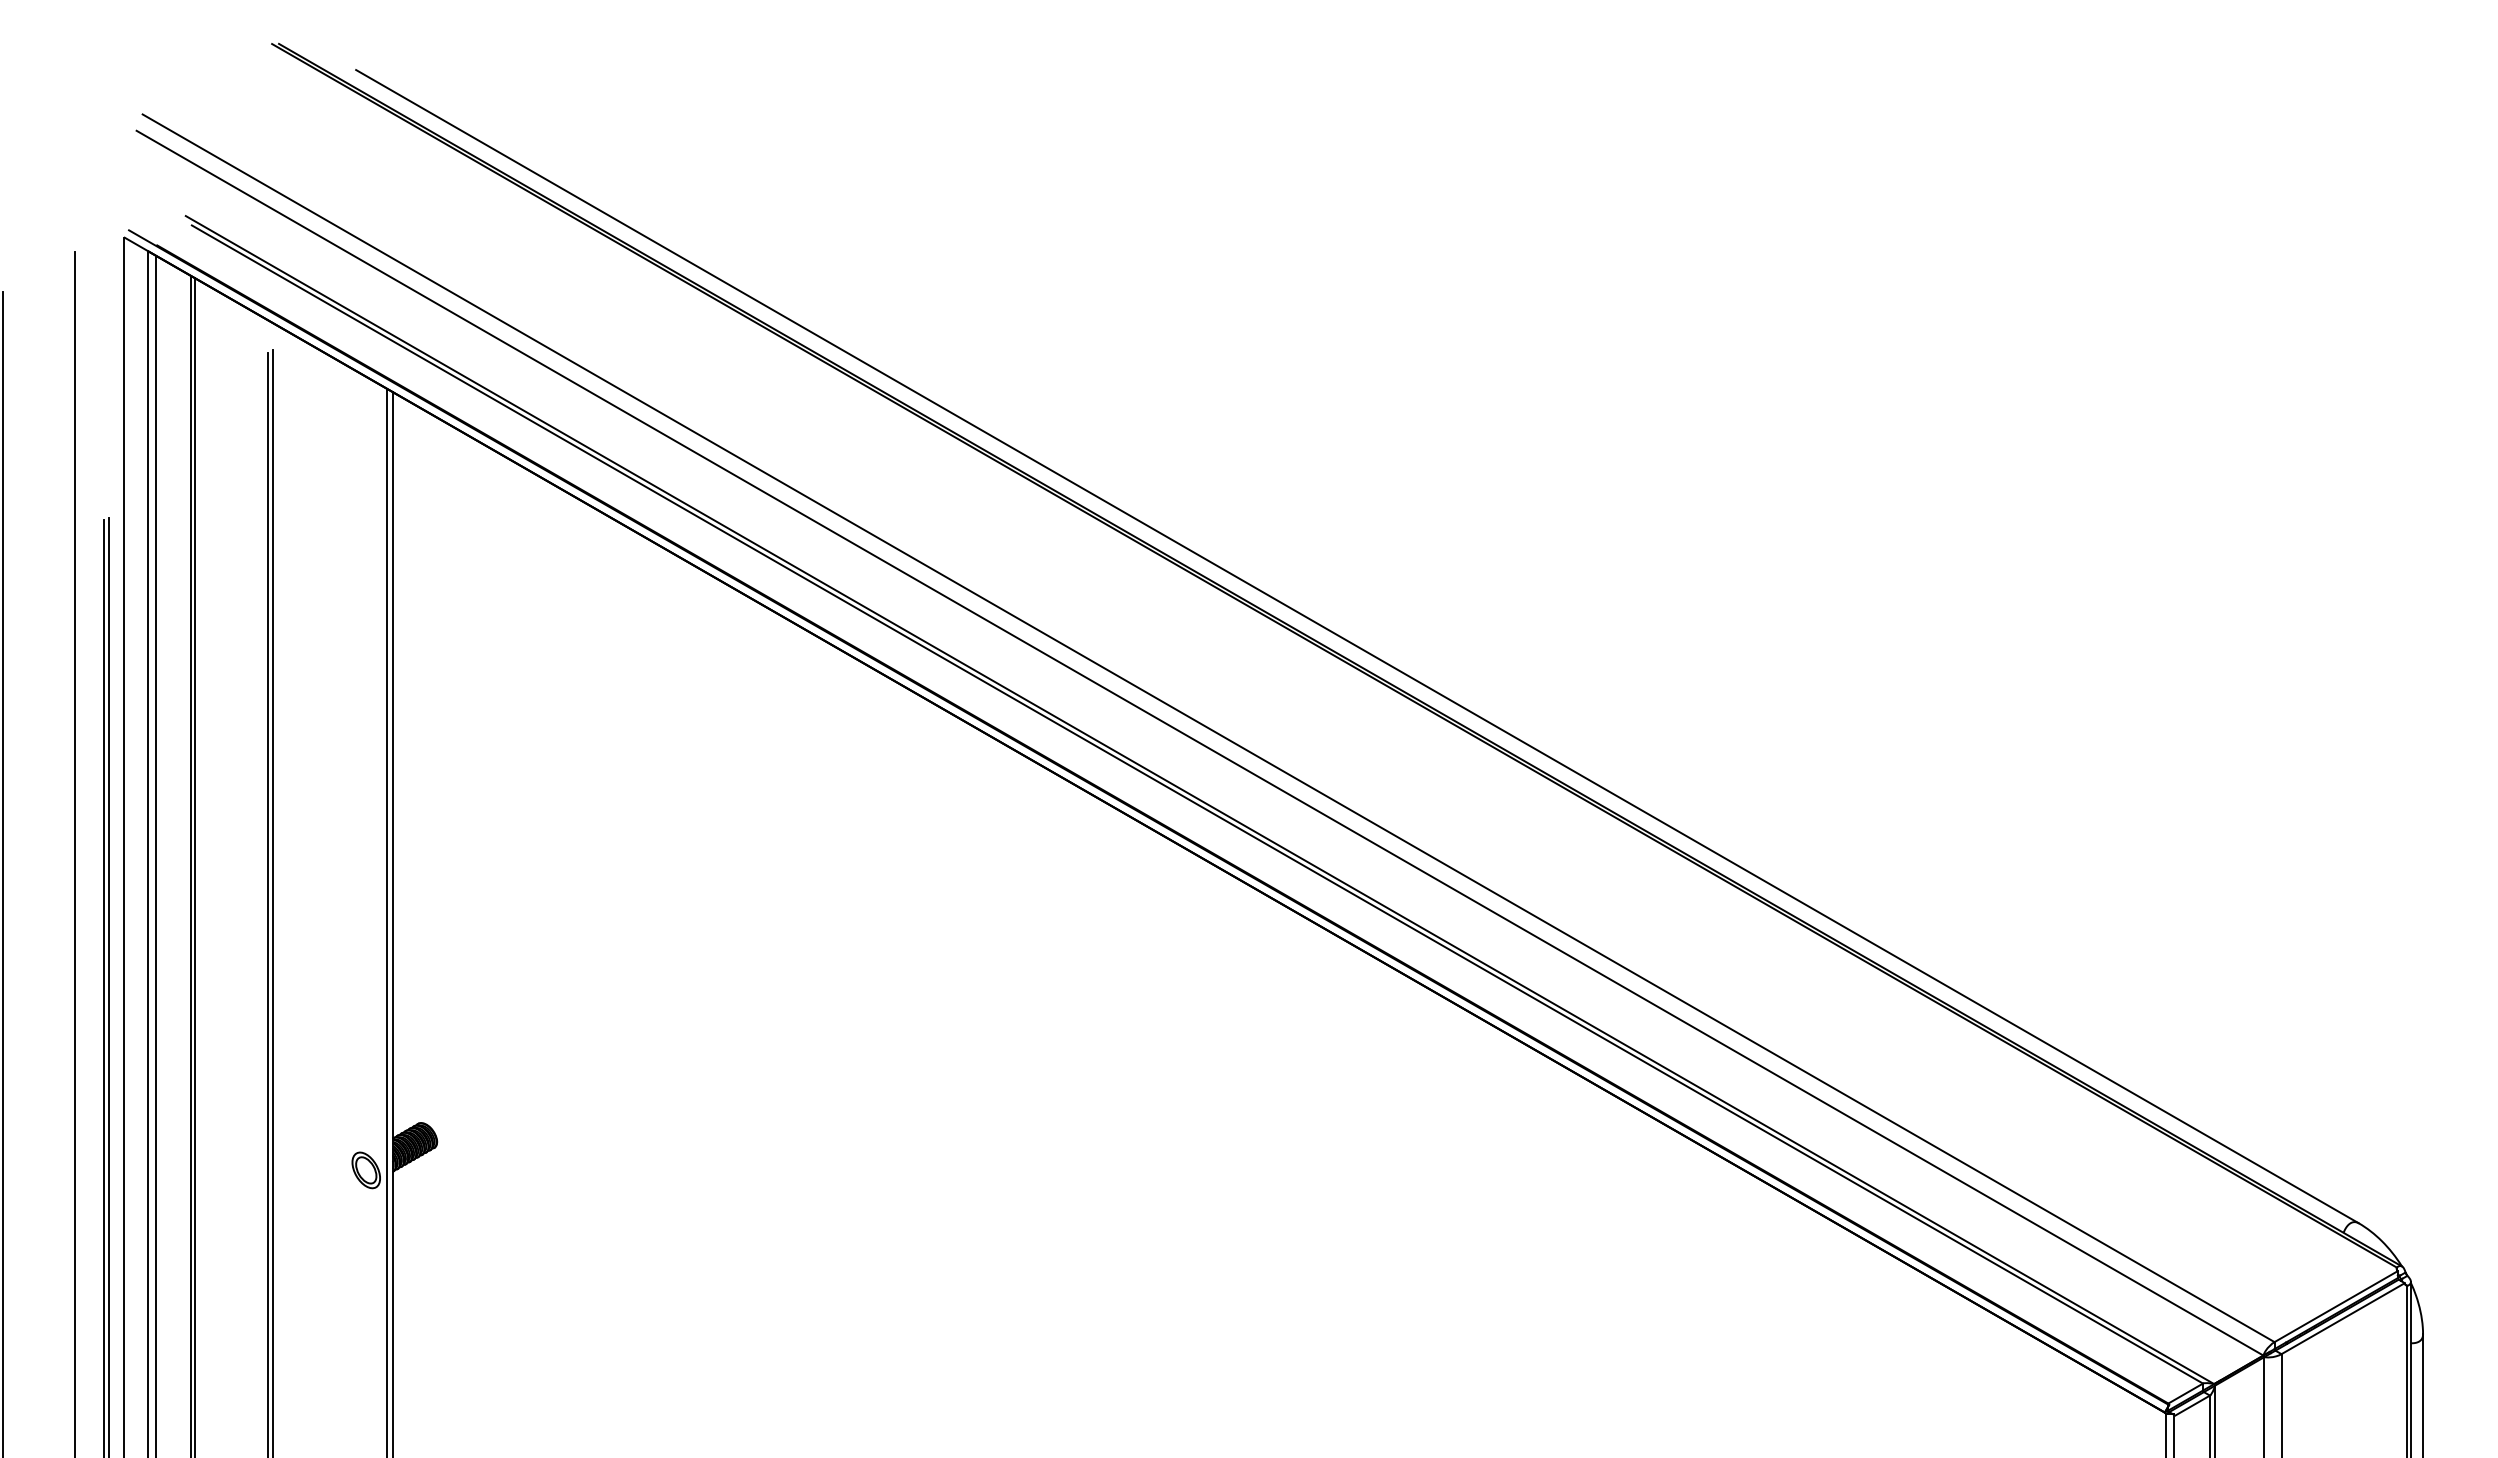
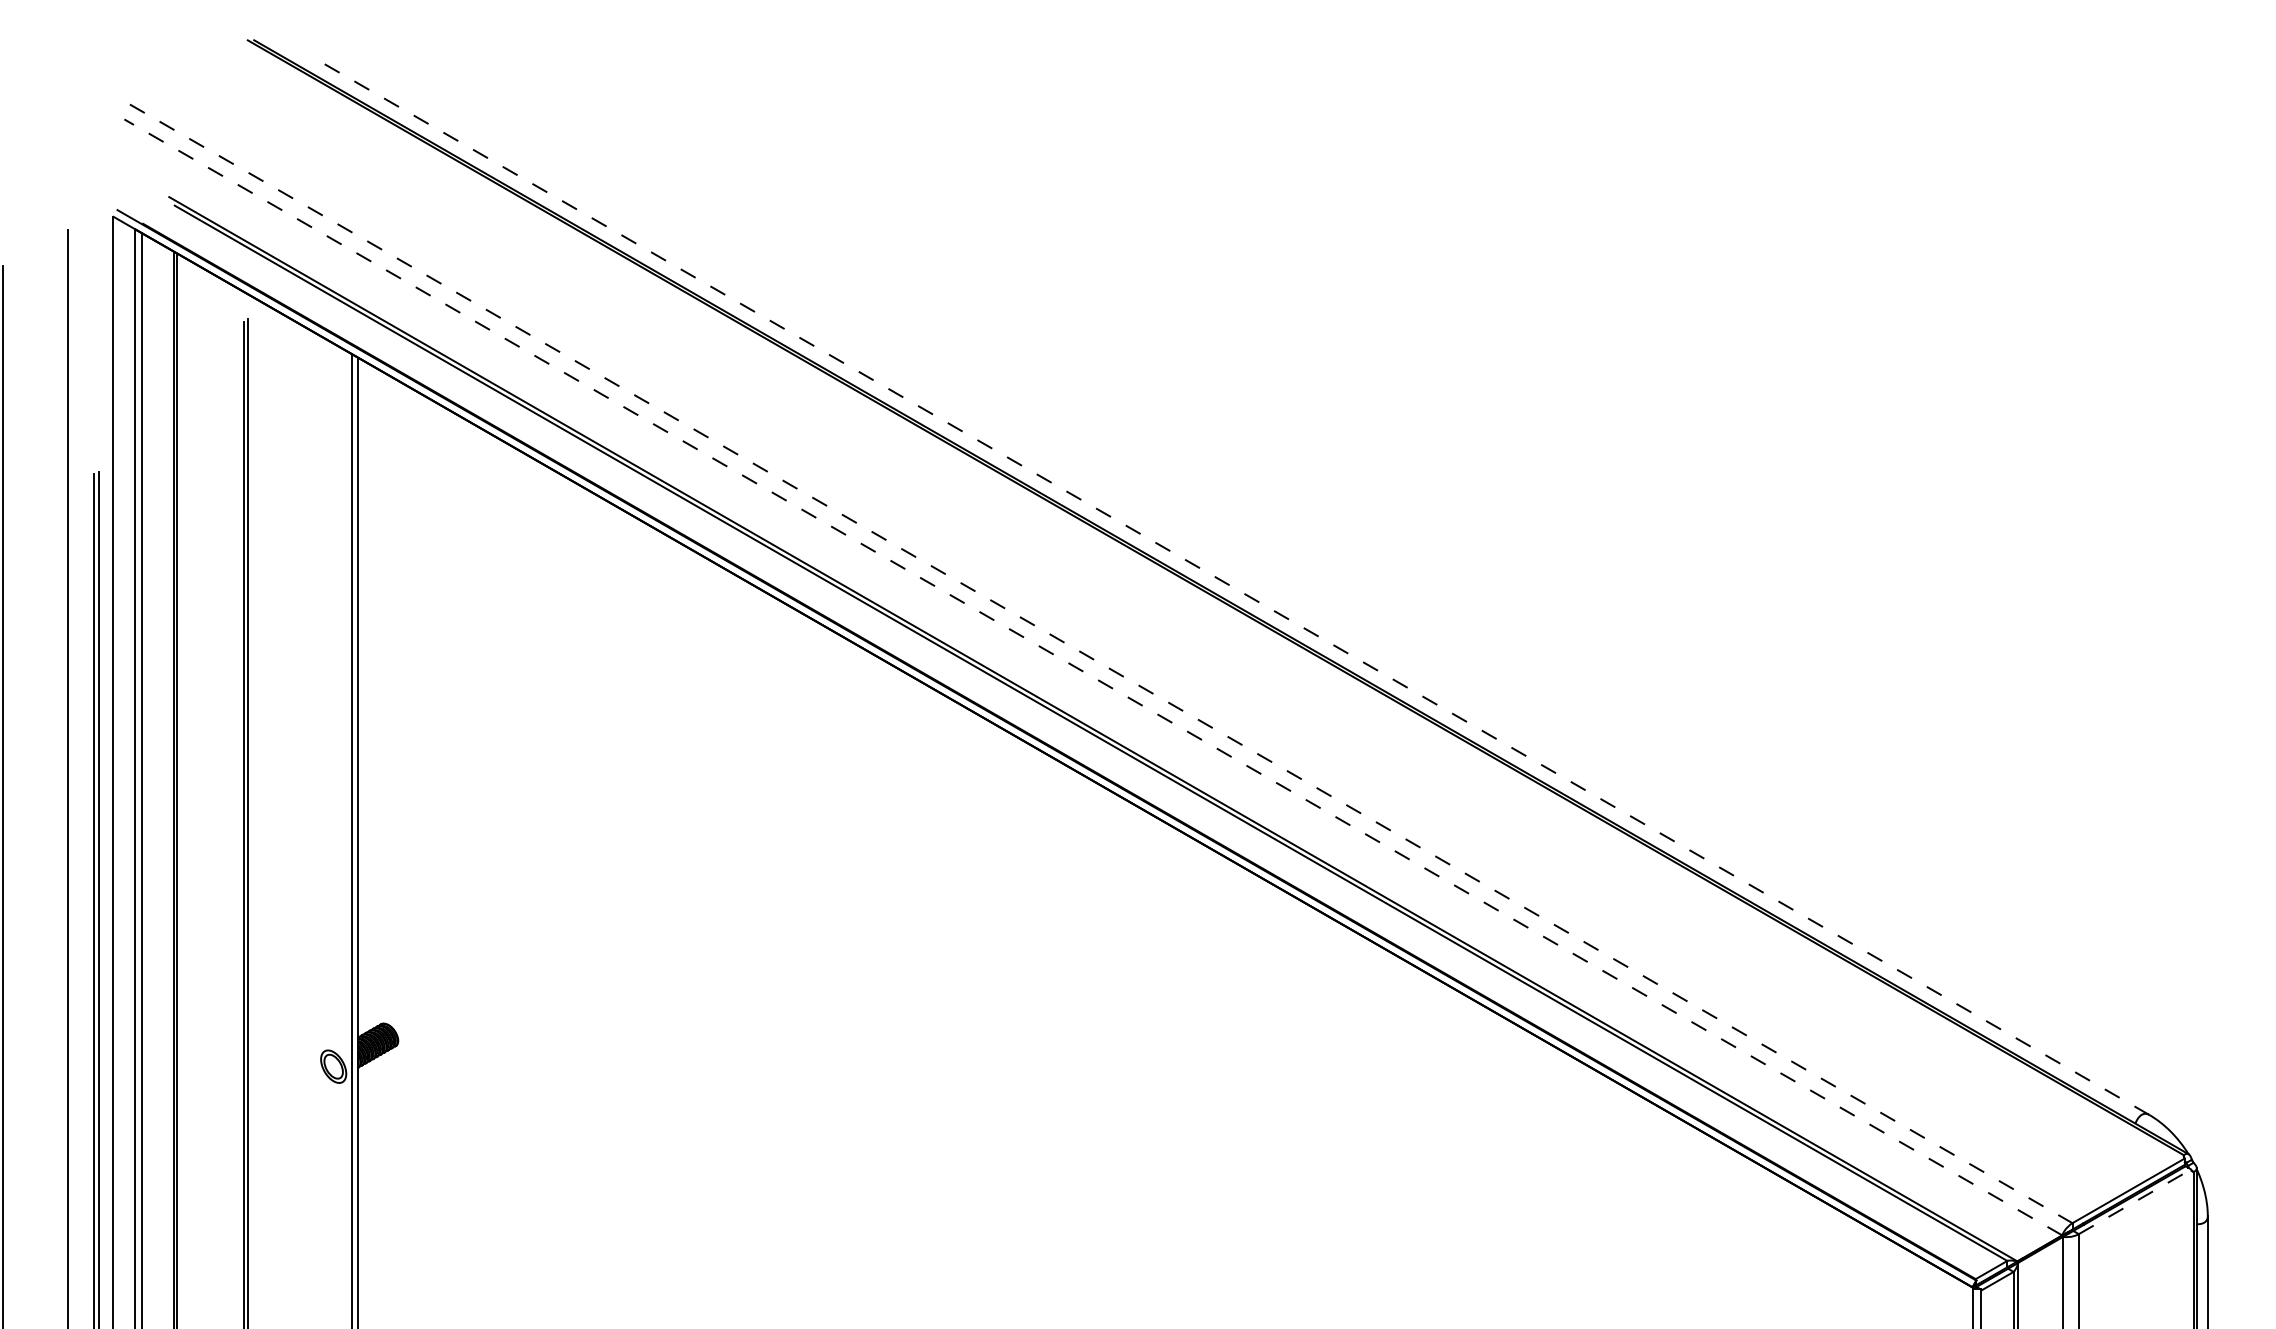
line: (1357, 646) -> (1236, 589), solid -> dashed
line: (1209, 728) -> (1102, 664), solid -> dashed
line: (1199, 742) -> (1092, 676), solid -> dashed
line: (2343, 1318) -> (2135, 1201), solid -> dashed

